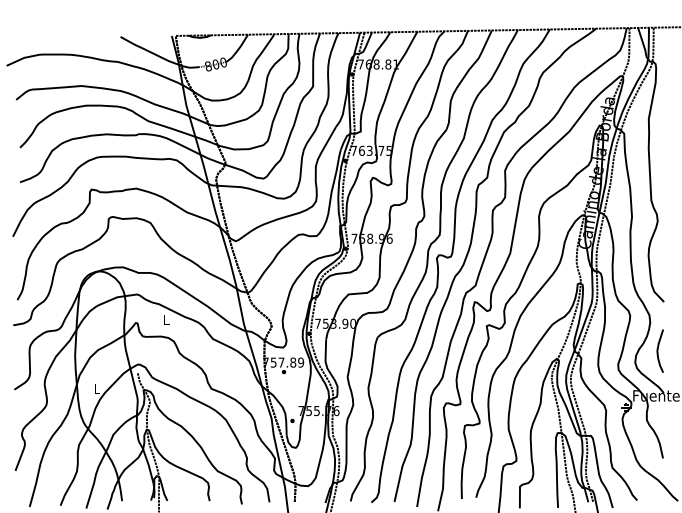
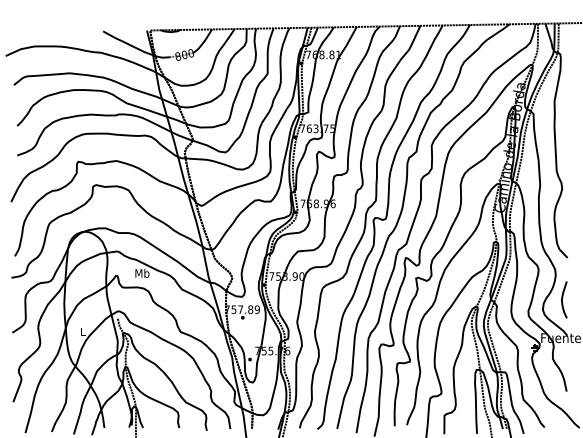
text: (166, 319) -> (142, 272), L -> Mb

